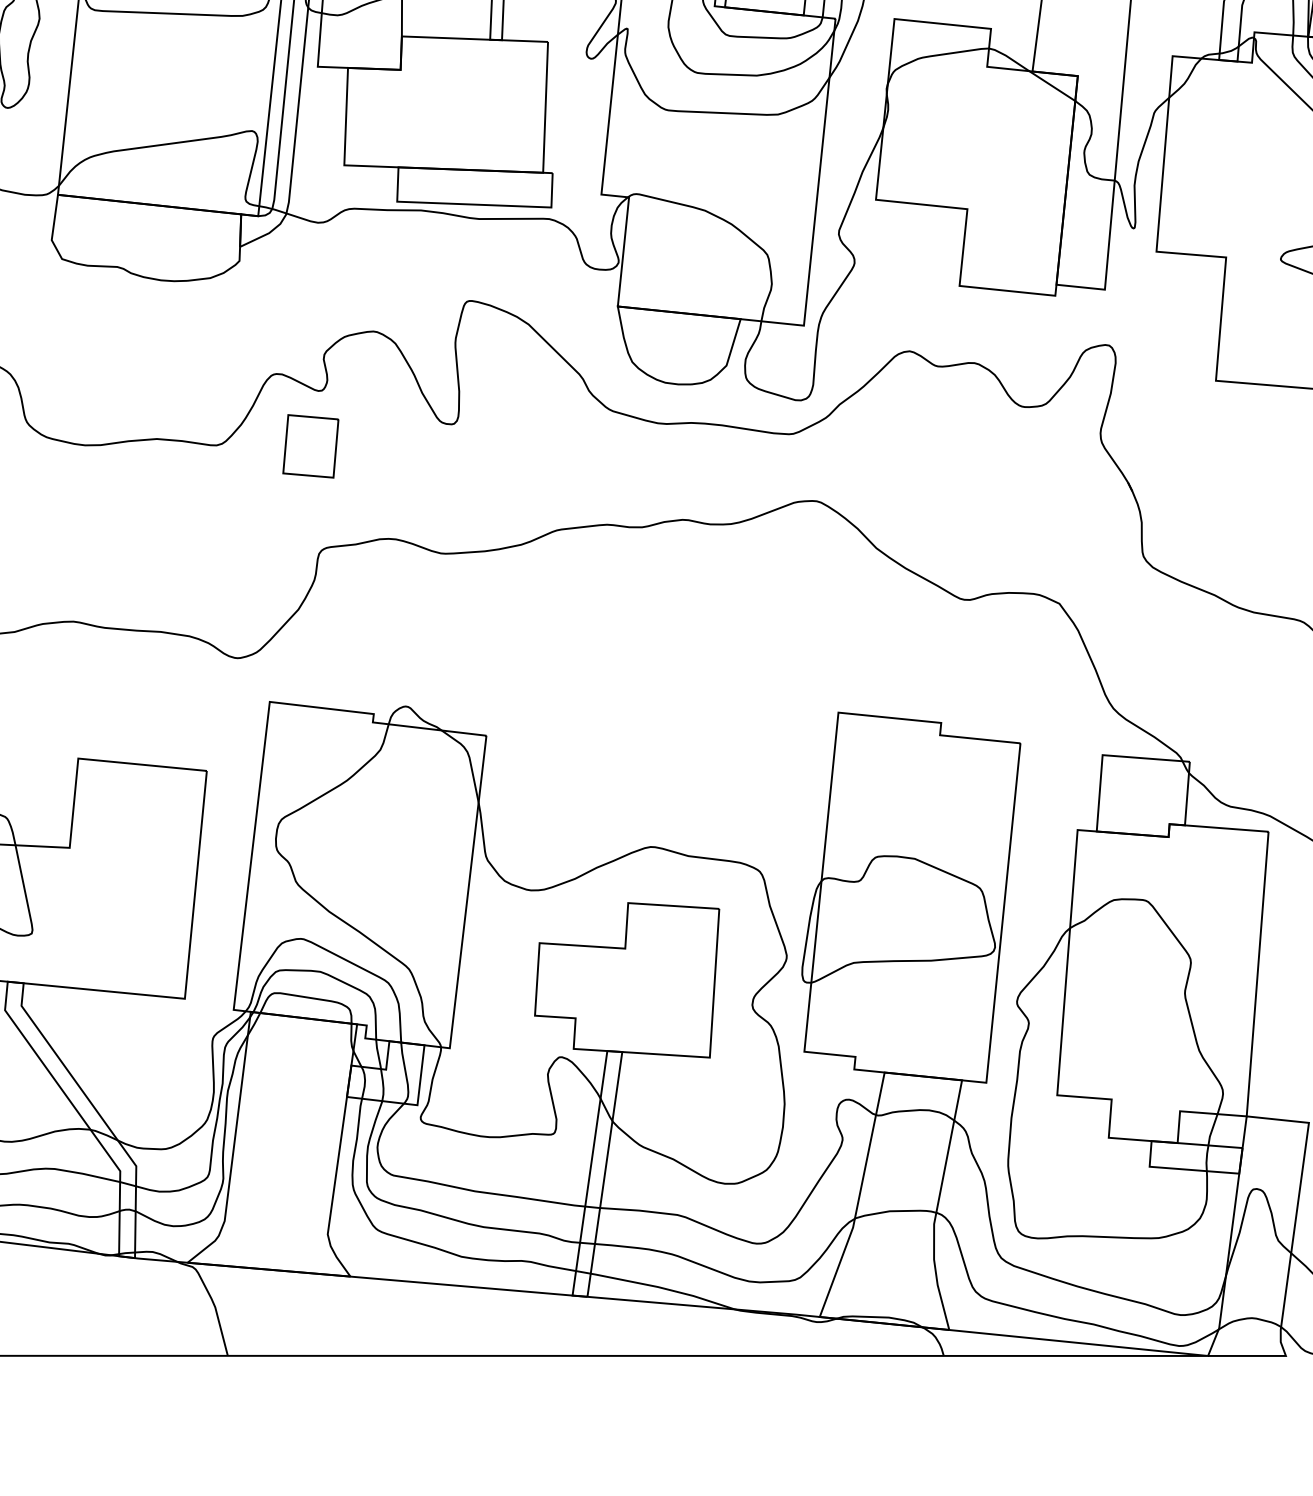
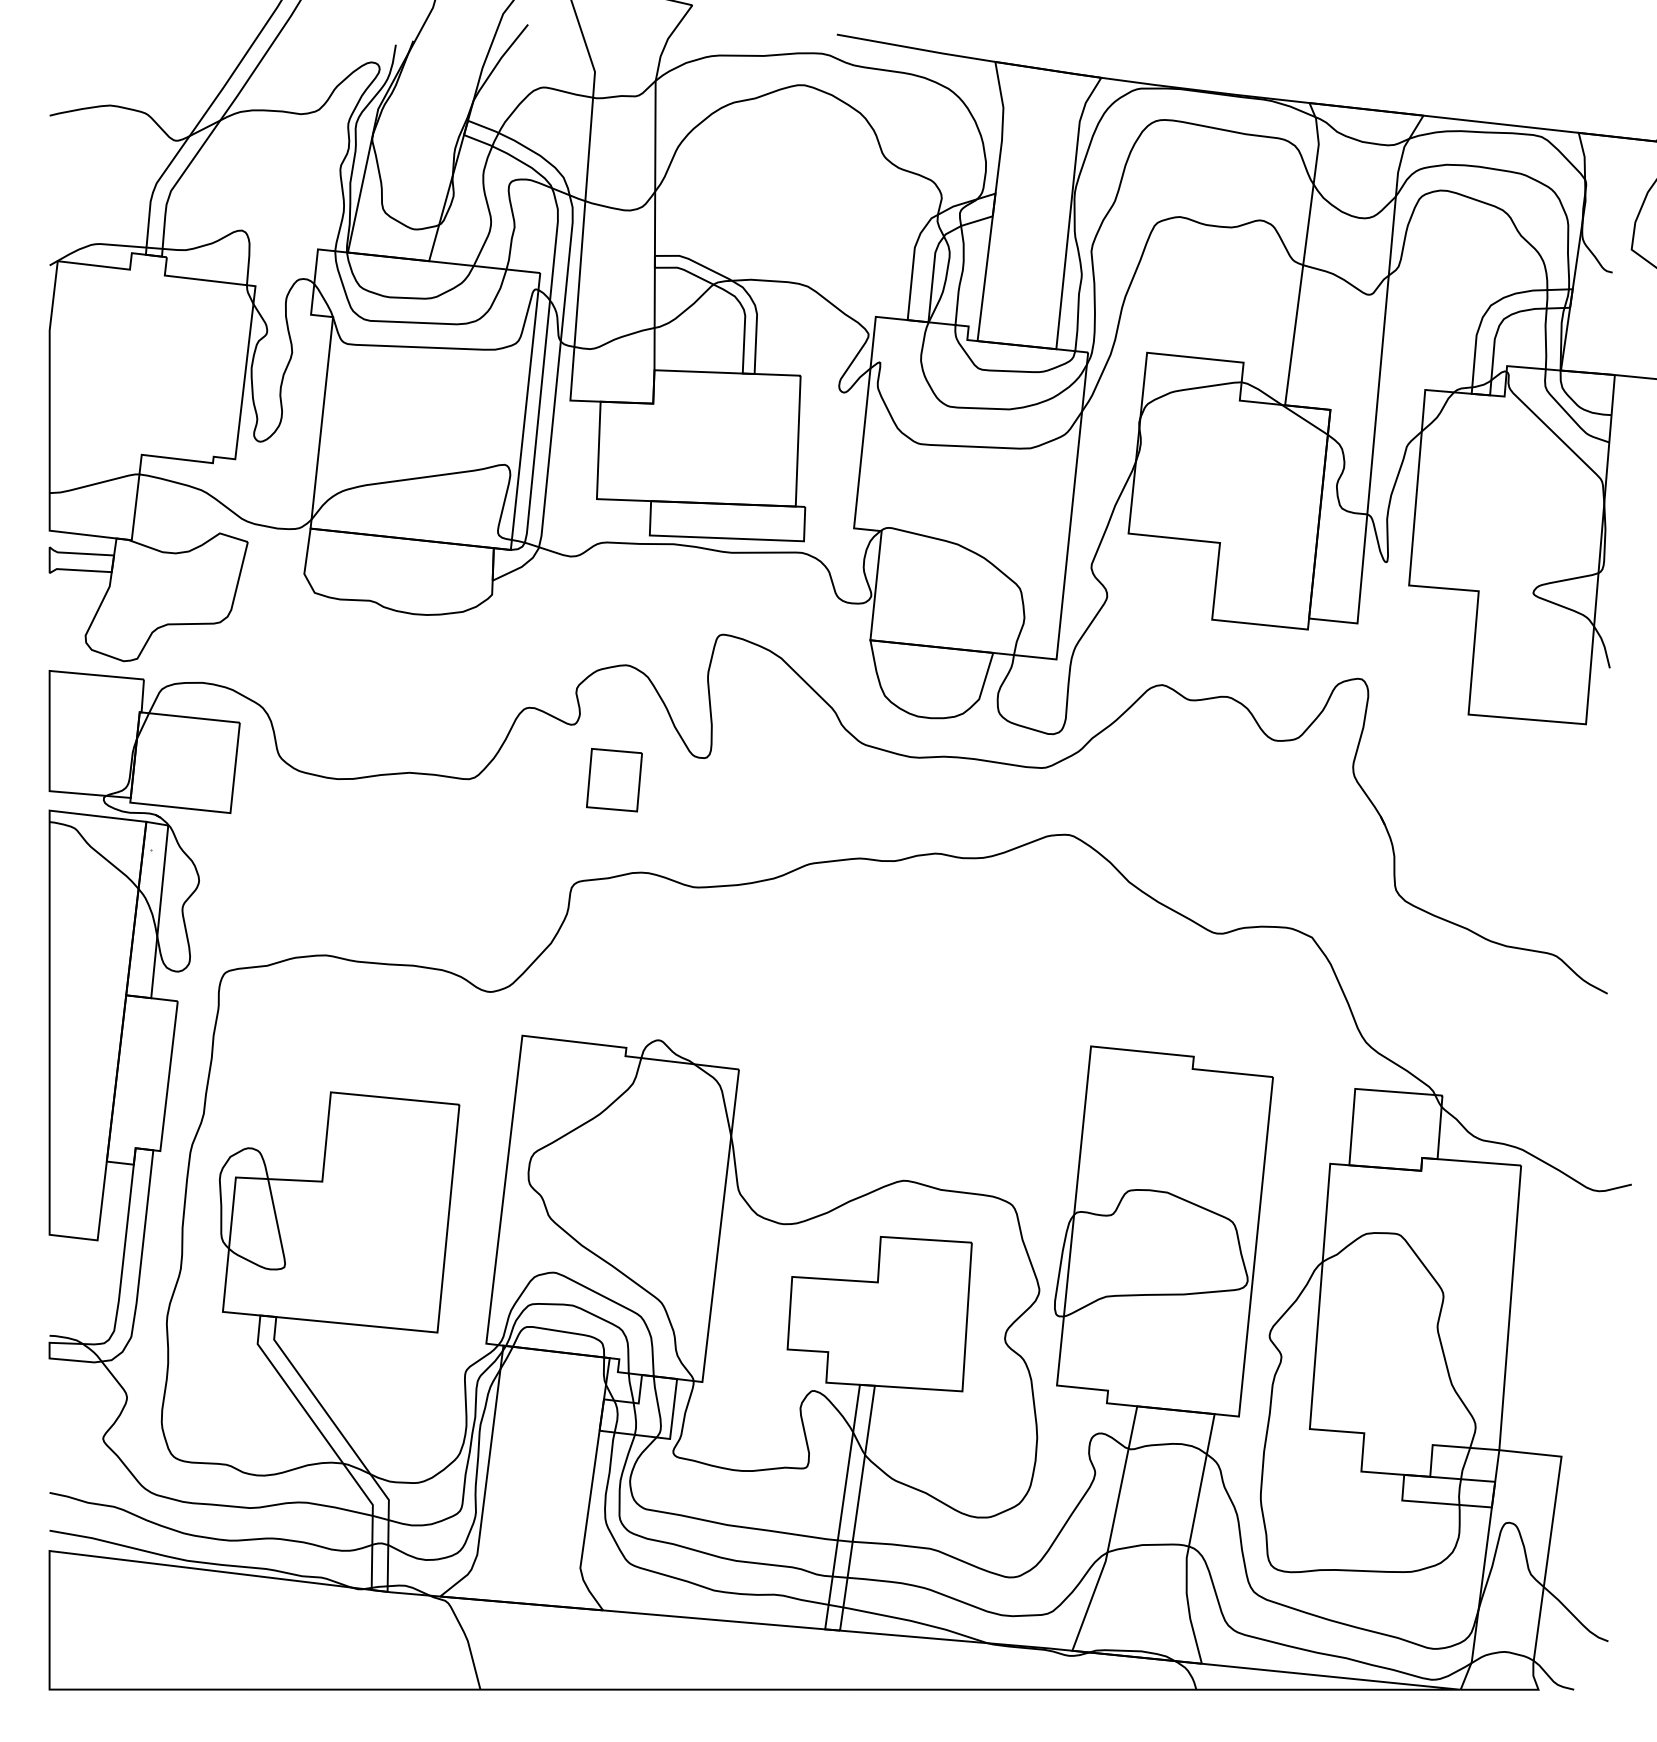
part: (310, 446) -> (614, 780), moved

